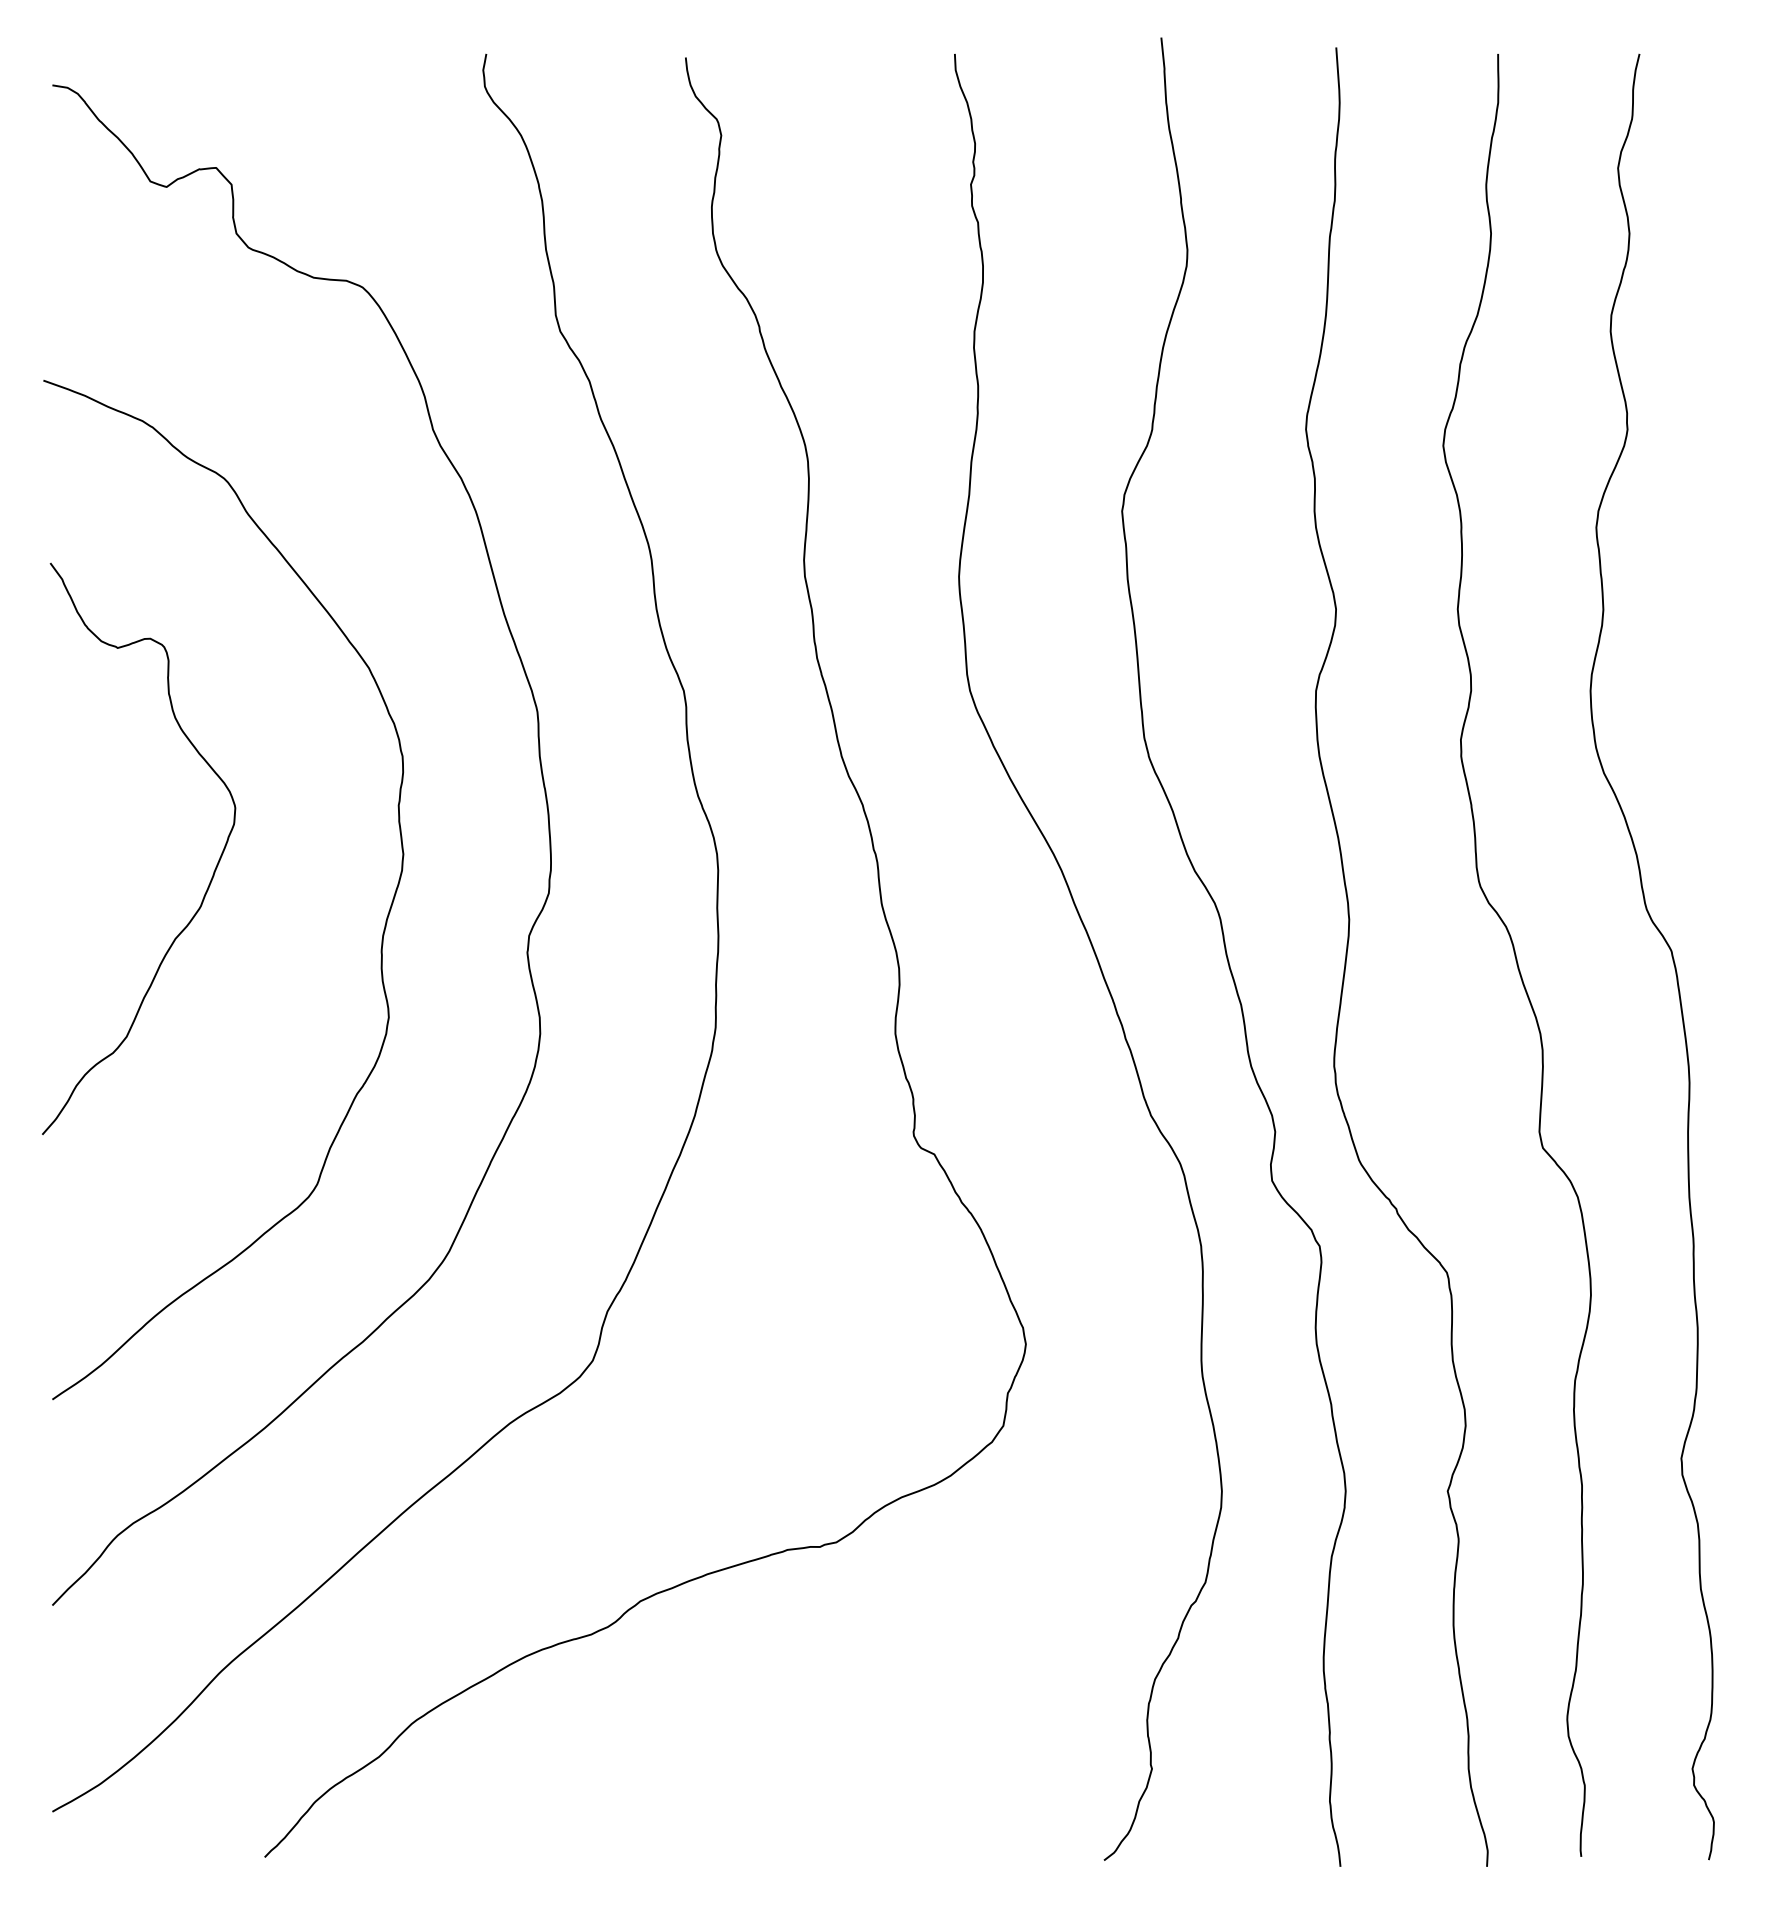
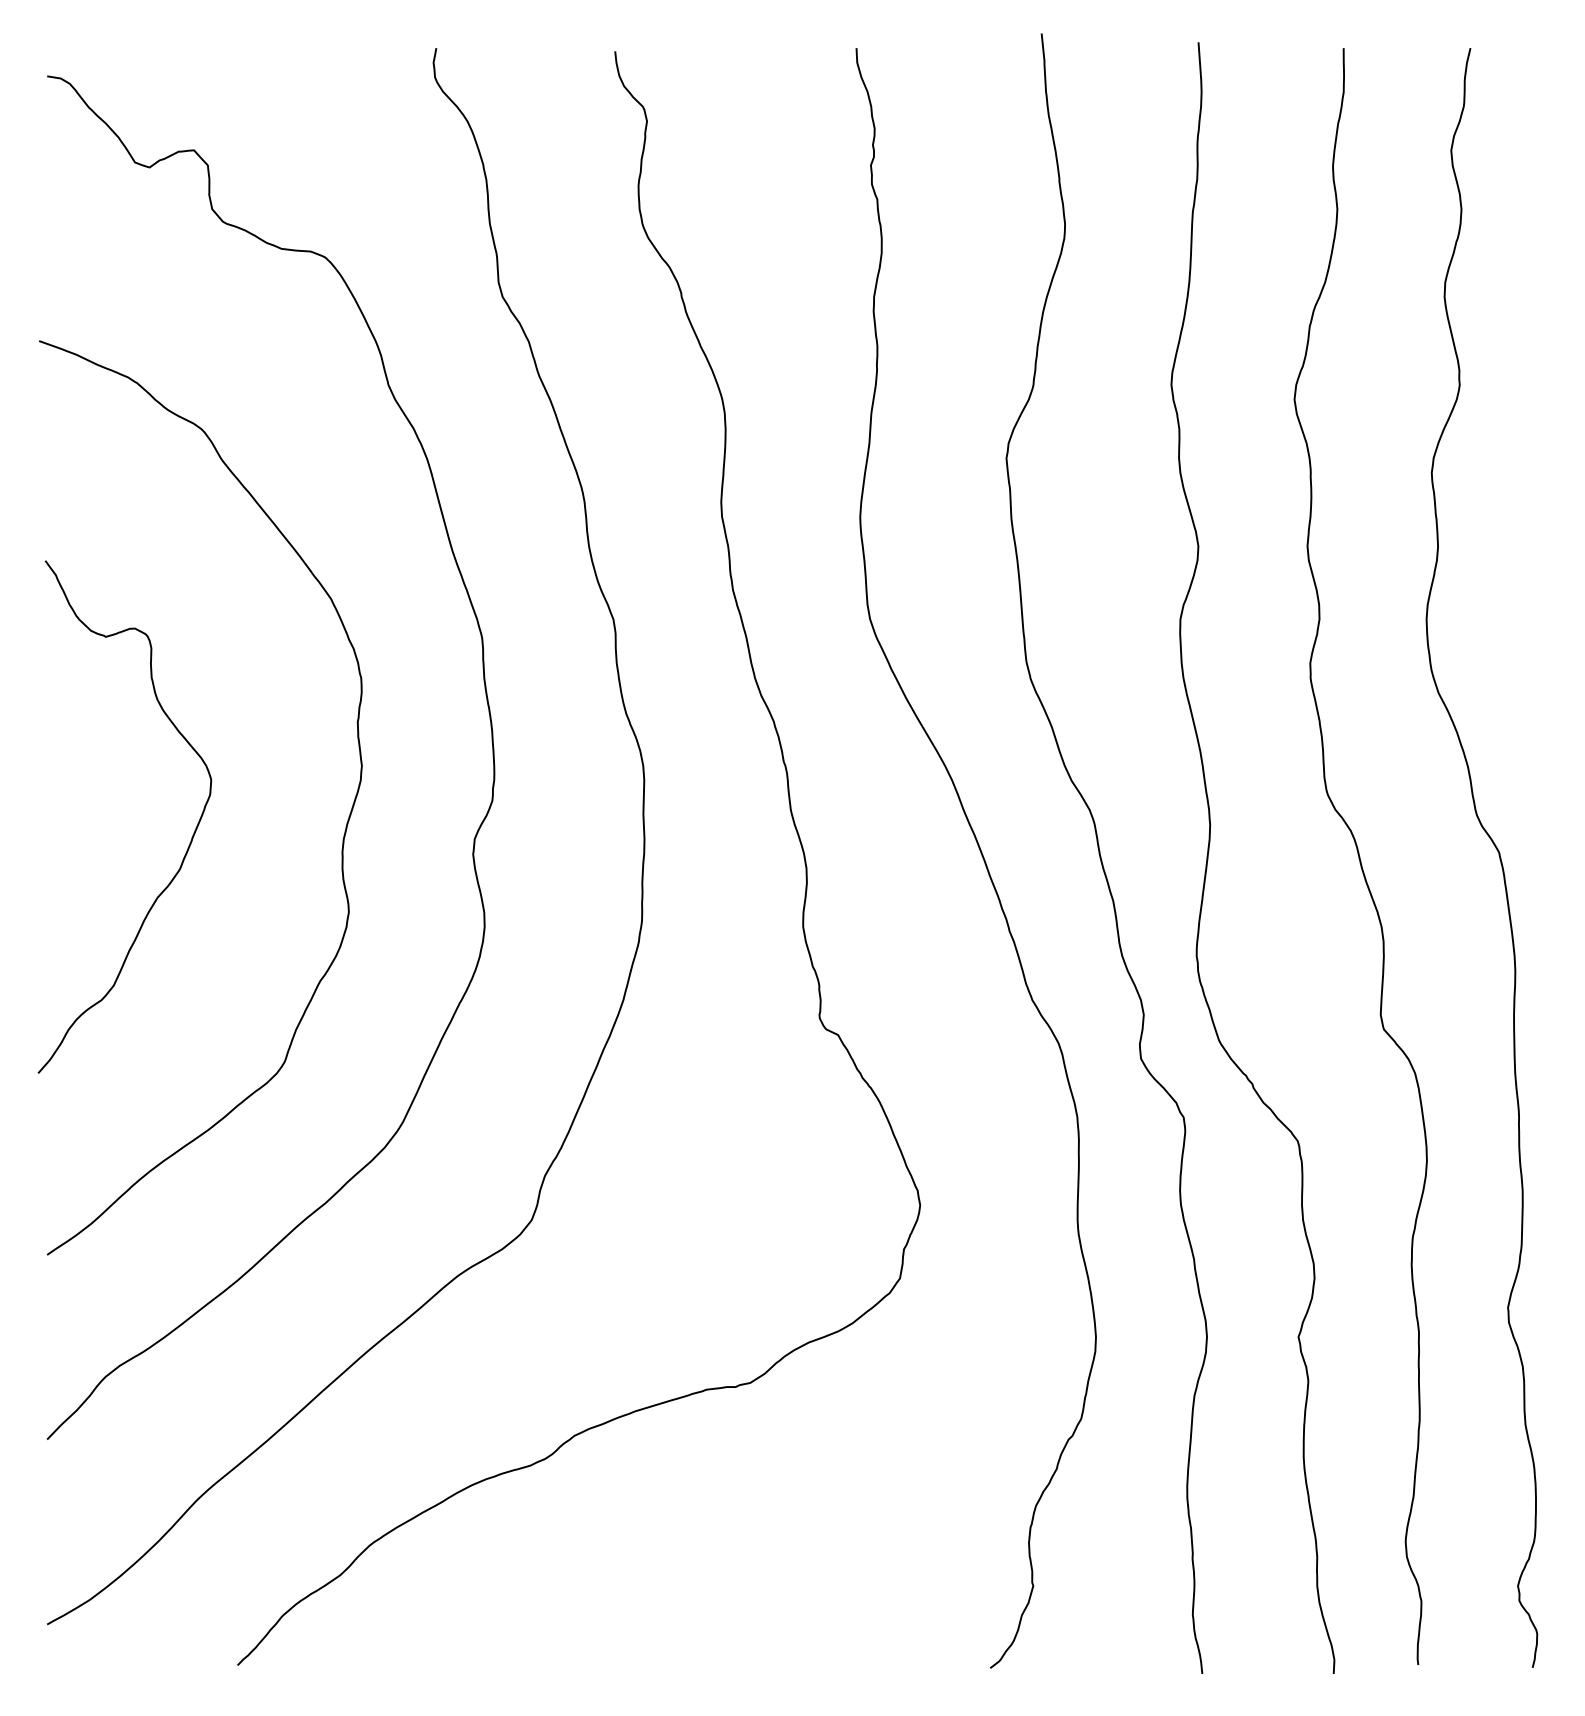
curve: (213, 871) -> (191, 837), moved

